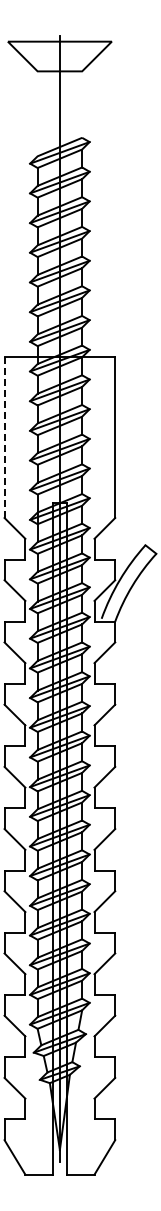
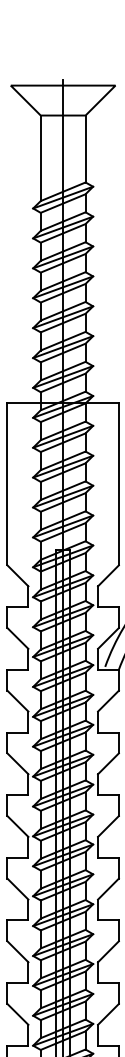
line: (82, 104) -> (85, 148), added
line: (37, 113) -> (40, 157), added
line: (4, 437) -> (7, 484), dashed -> solid

